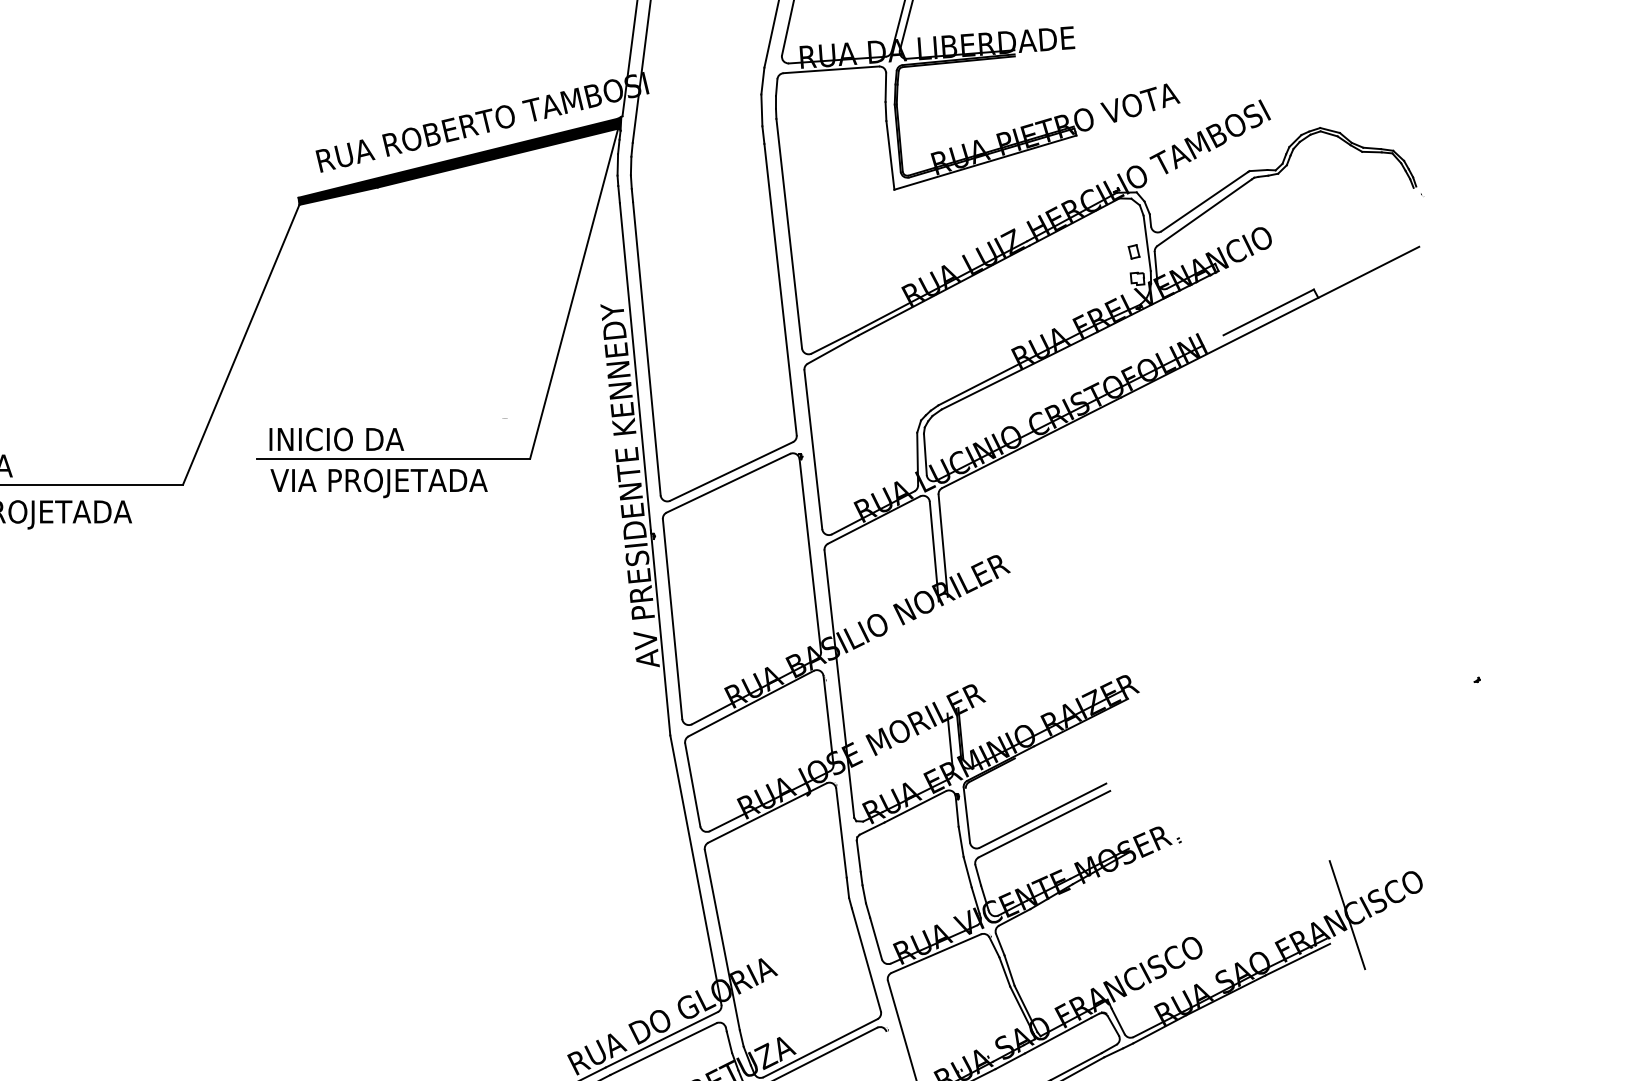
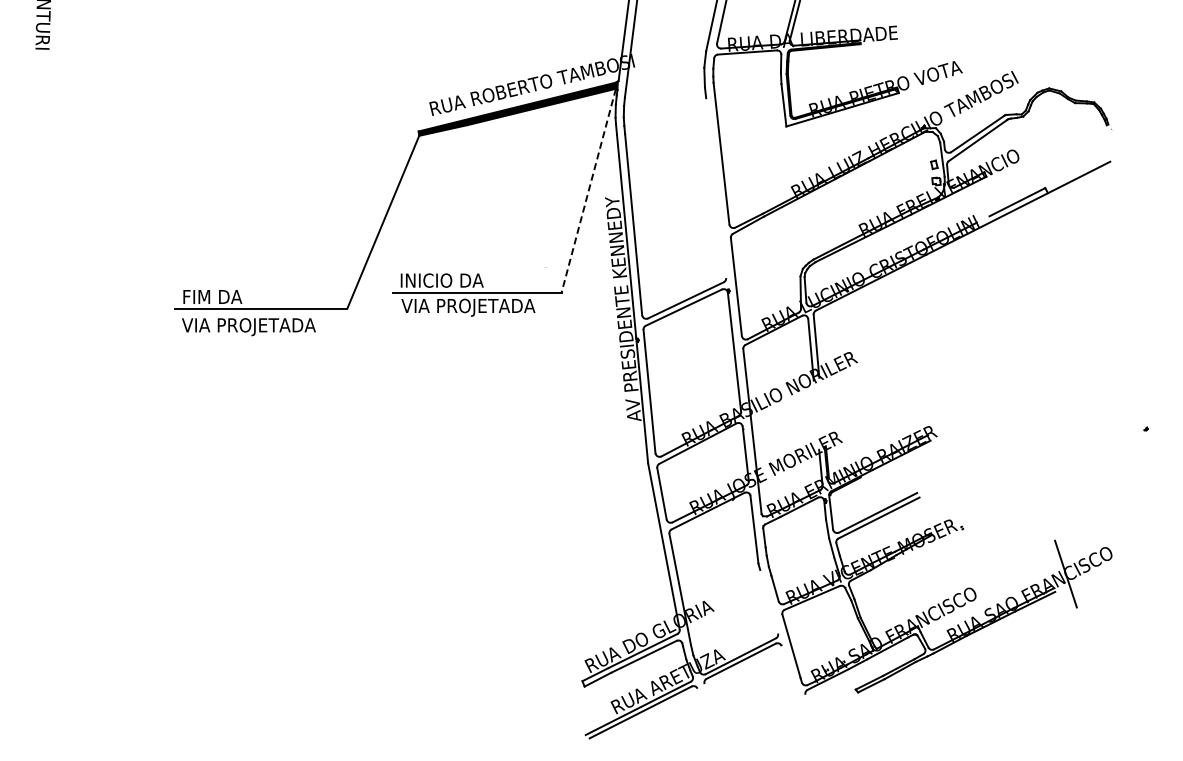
line: (781, 290) -> (716, 188), removed
line: (573, 295) -> (588, 191), solid -> dashed
line: (867, 959) -> (769, 601), removed

